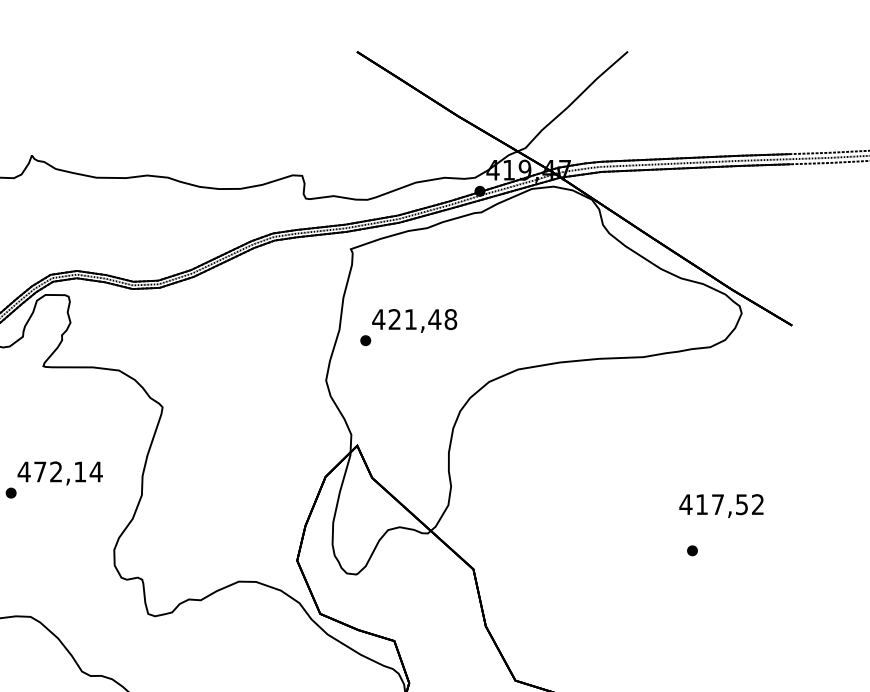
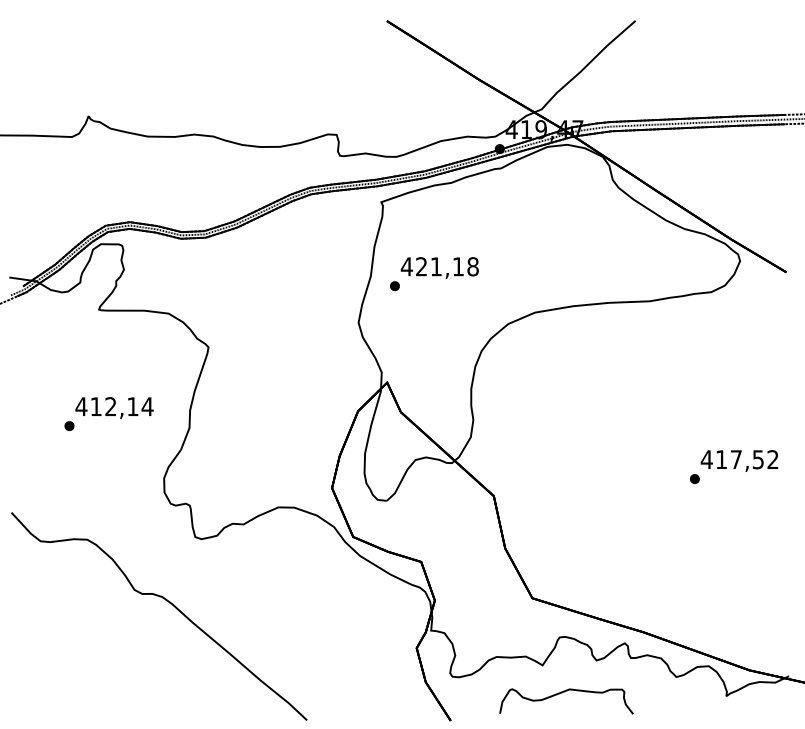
text: (434, 319) -> (458, 266), 421,48 -> 421,18
text: (39, 471) -> (95, 406), 472,14 -> 412,14
text: (721, 505) -> (739, 460), moved

